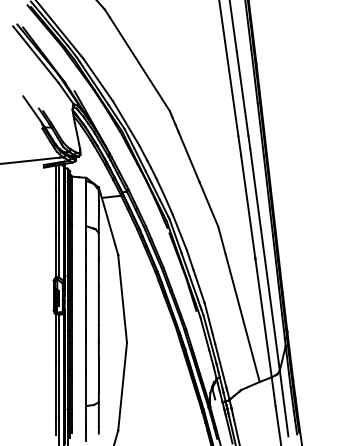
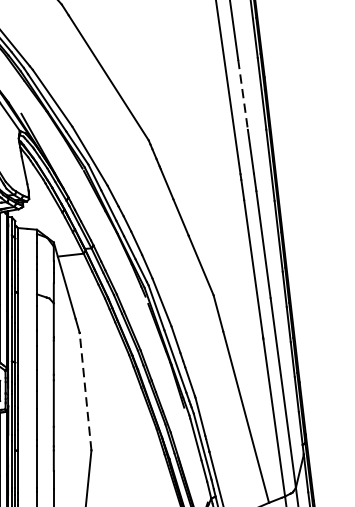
line: (240, 75) -> (243, 92), solid -> dashed
line: (122, 298) -> (85, 391), solid -> dashed

